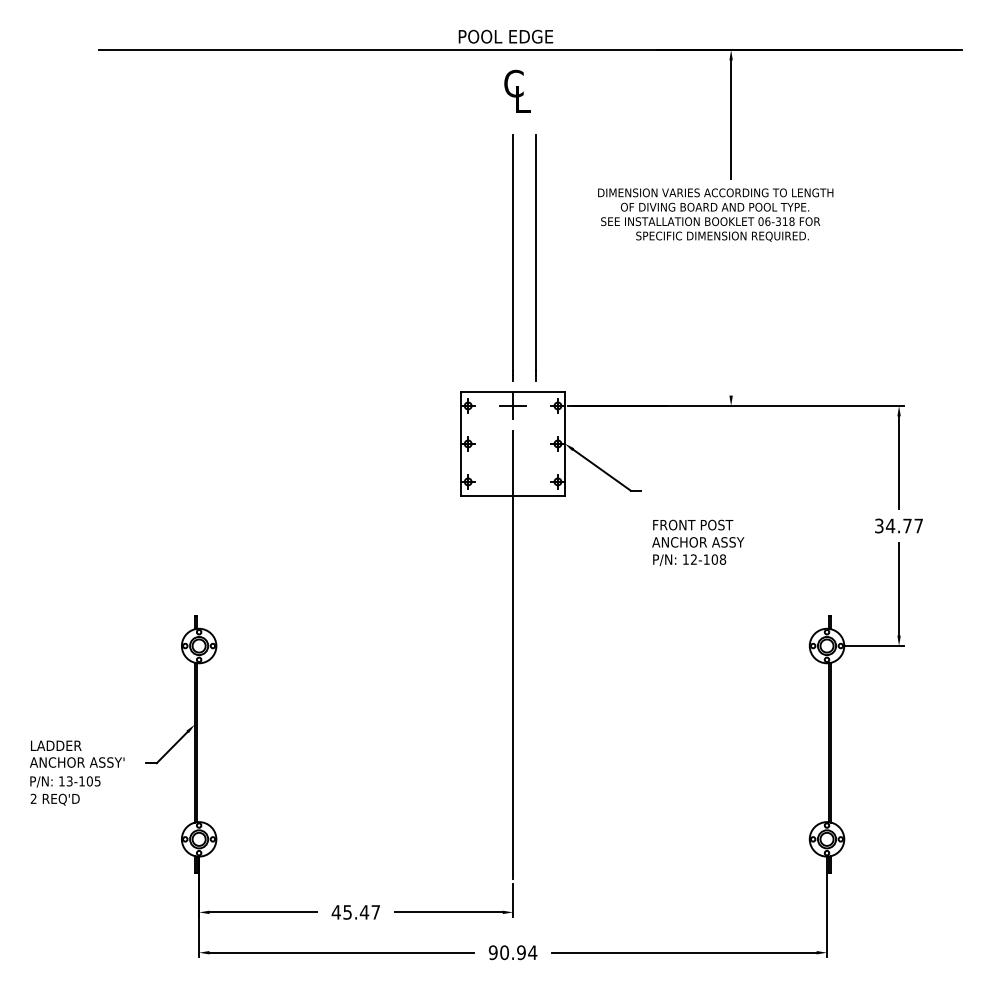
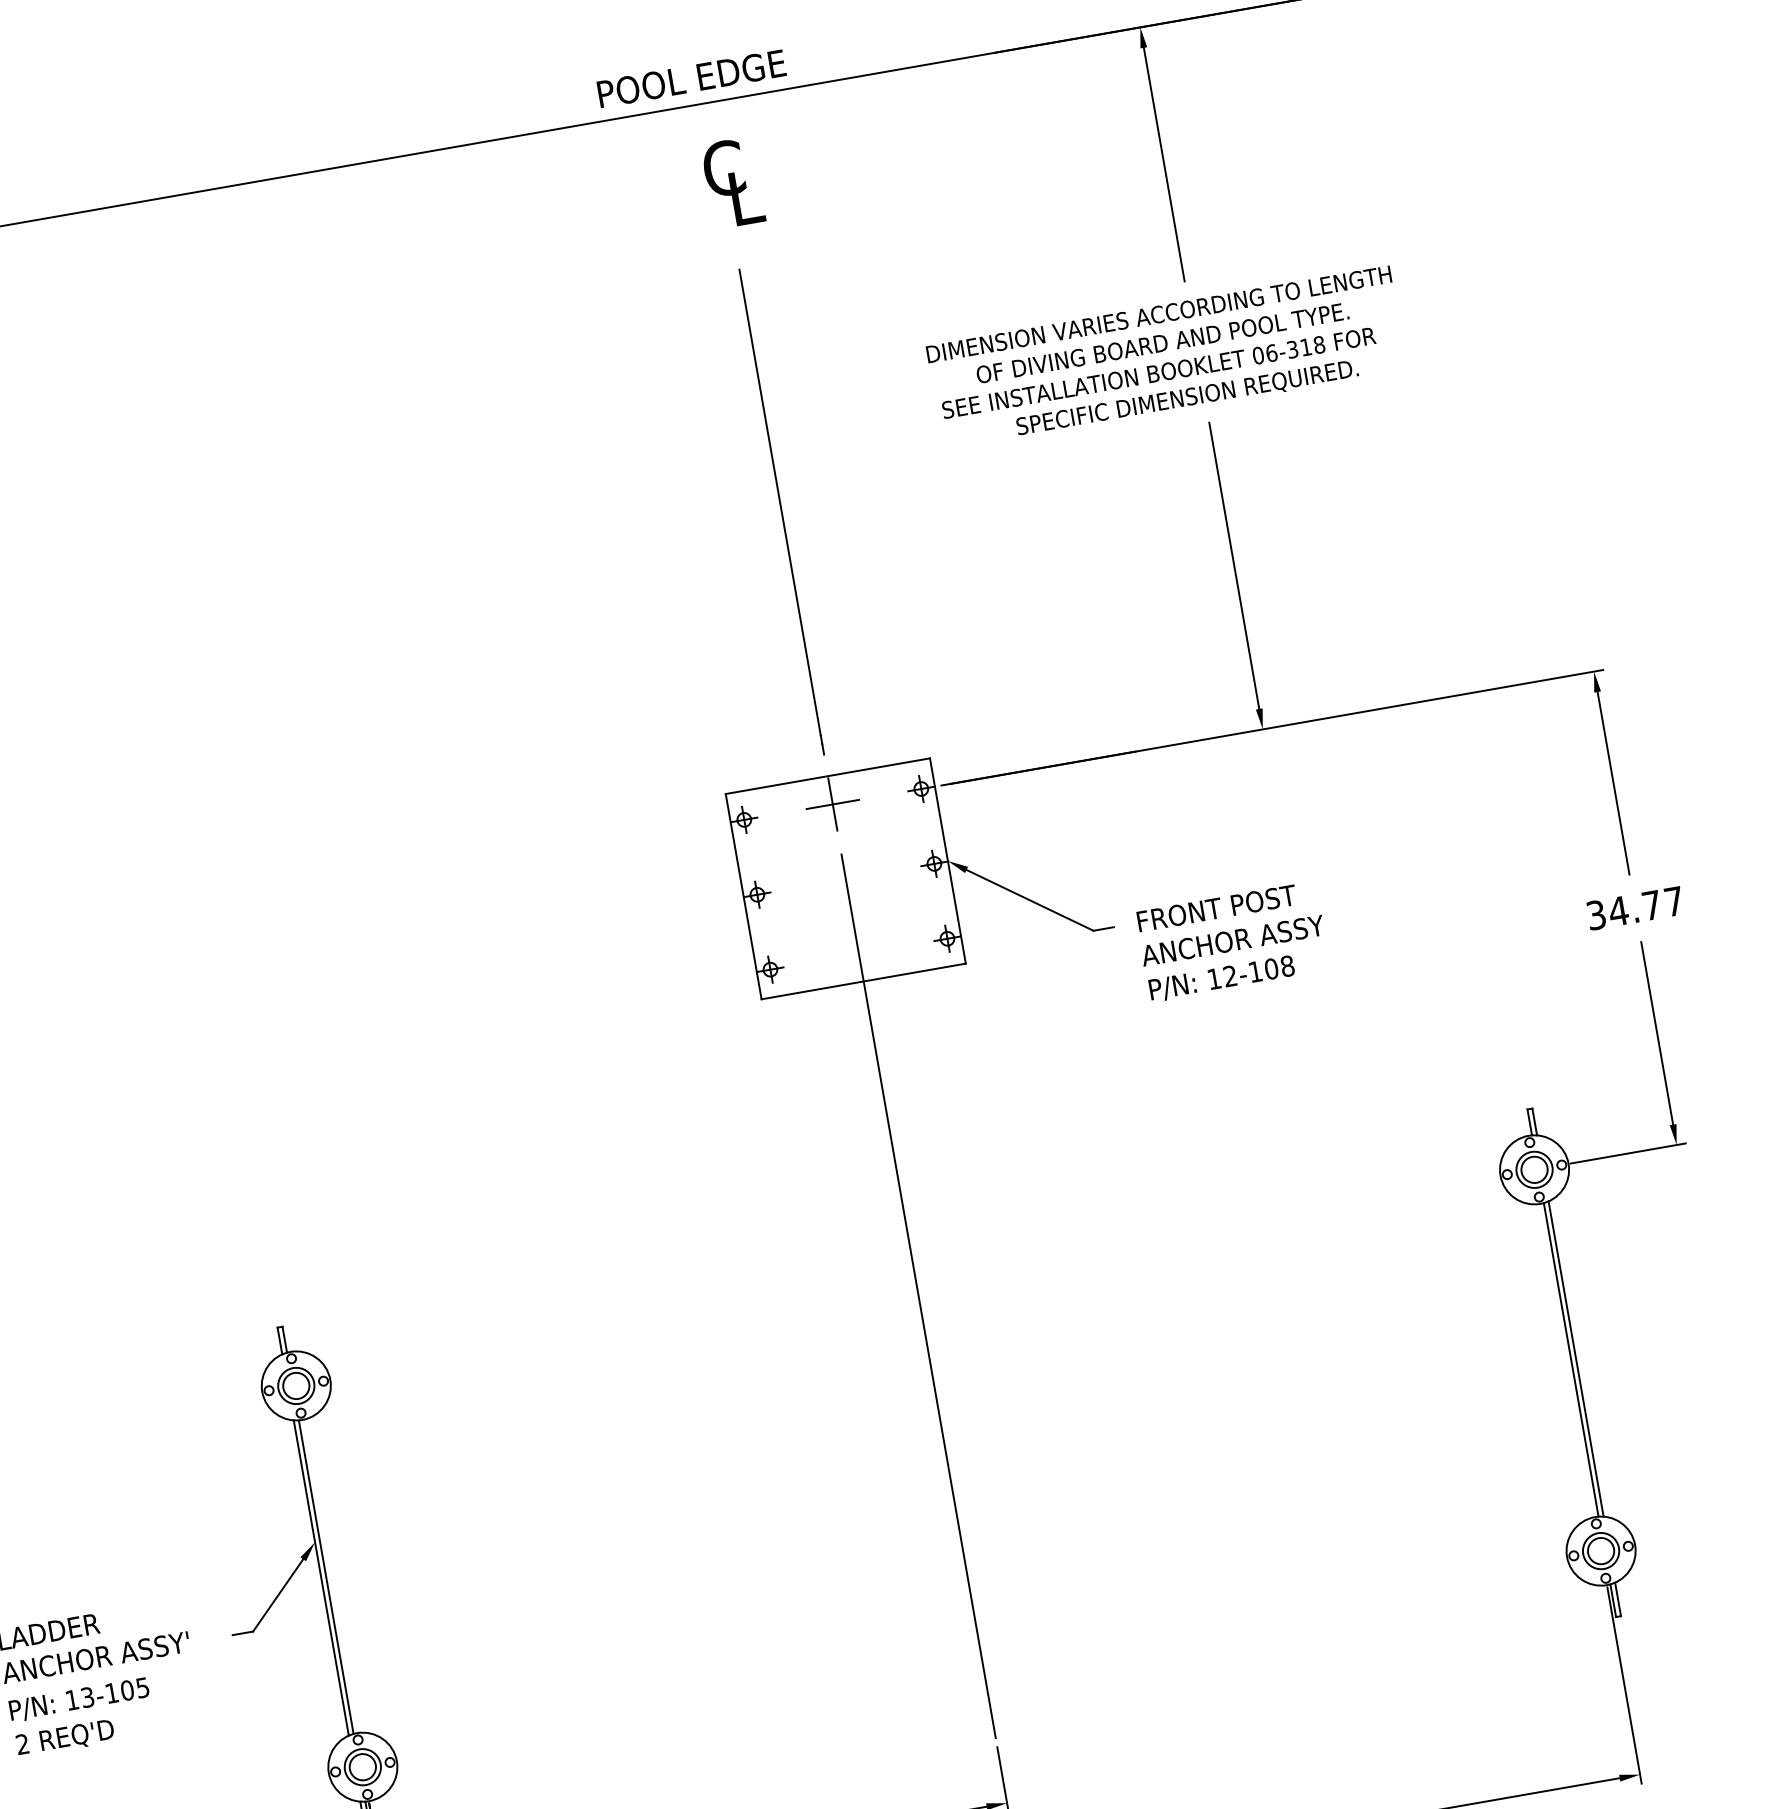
line: (535, 257) -> (825, 503), removed
line: (731, 322) -> (1234, 564), added
text: (698, 542) -> (1233, 940), moved

